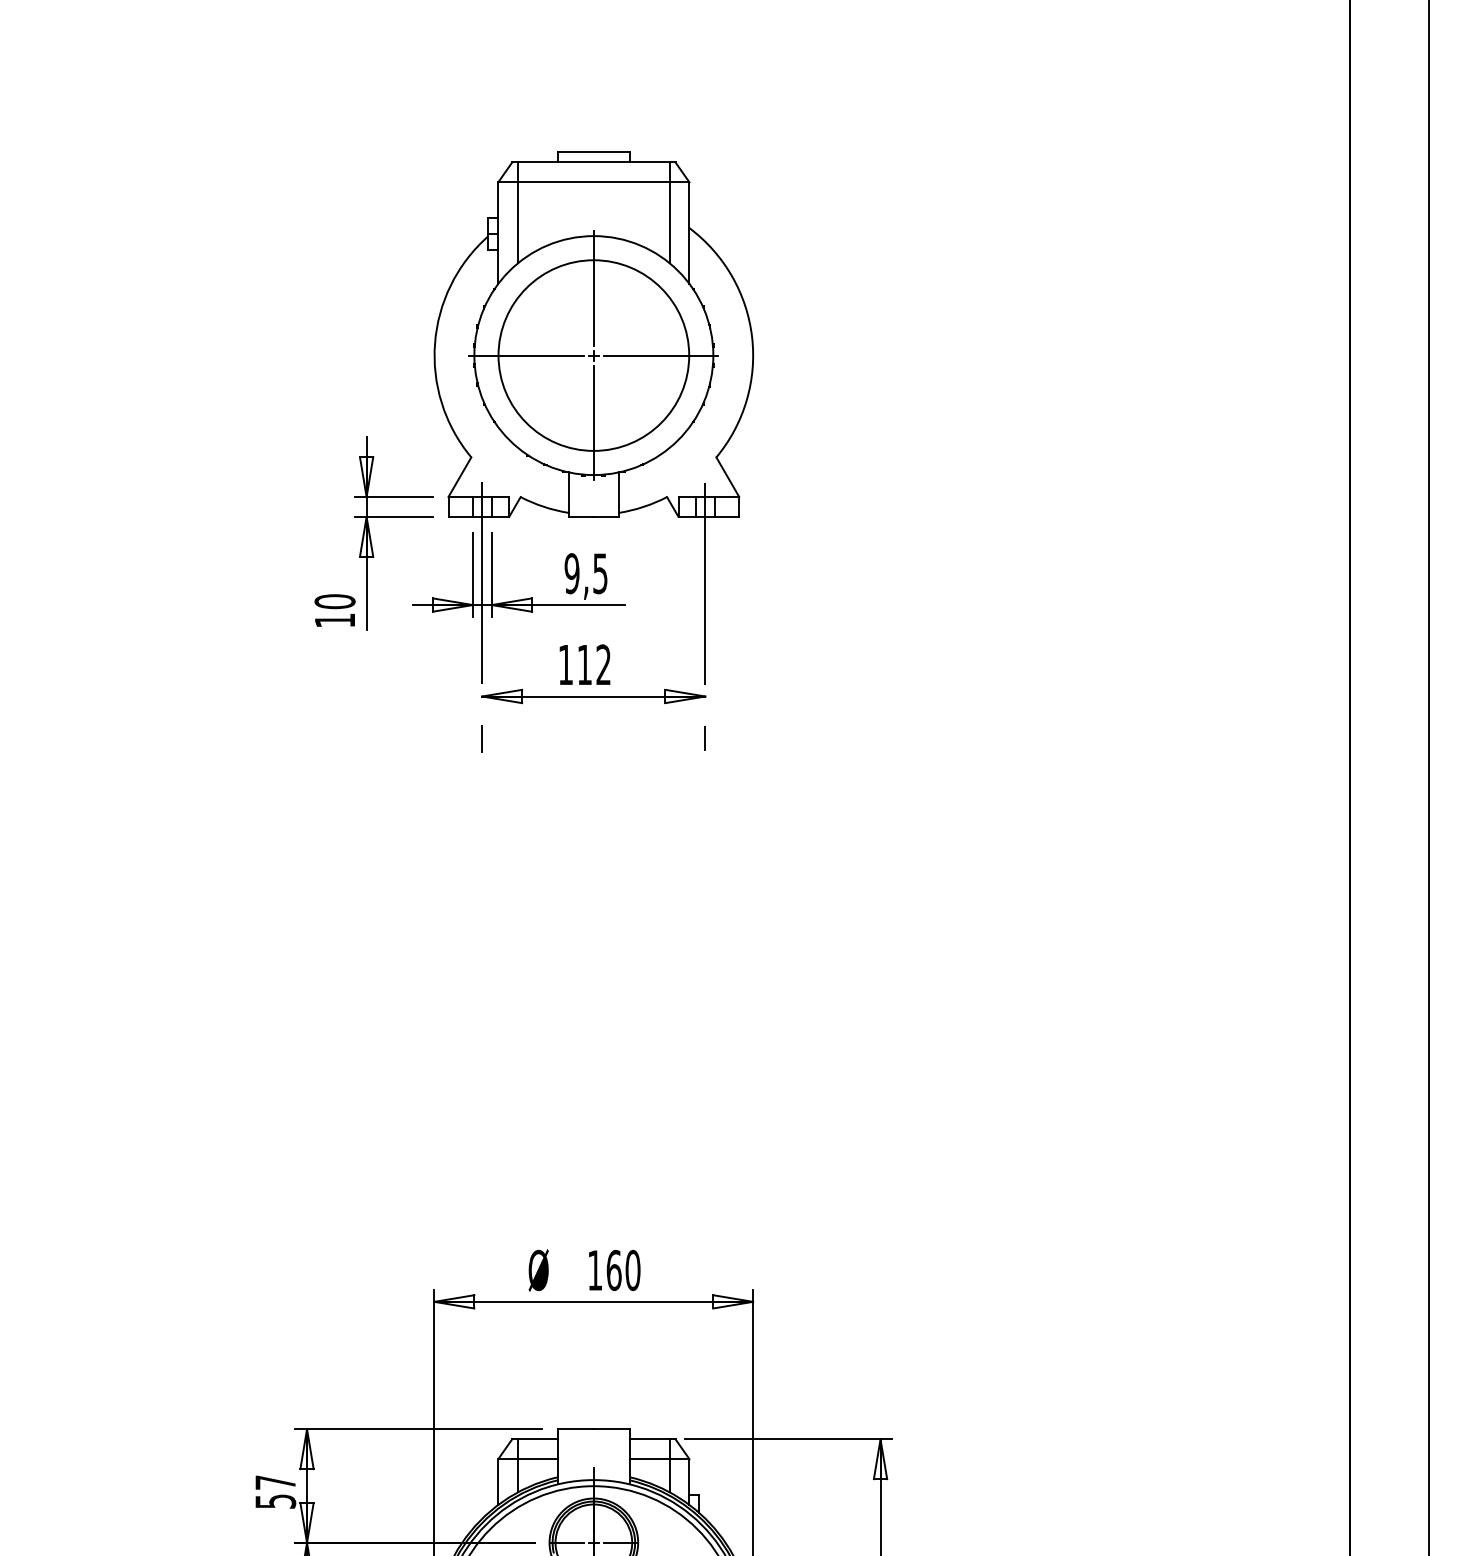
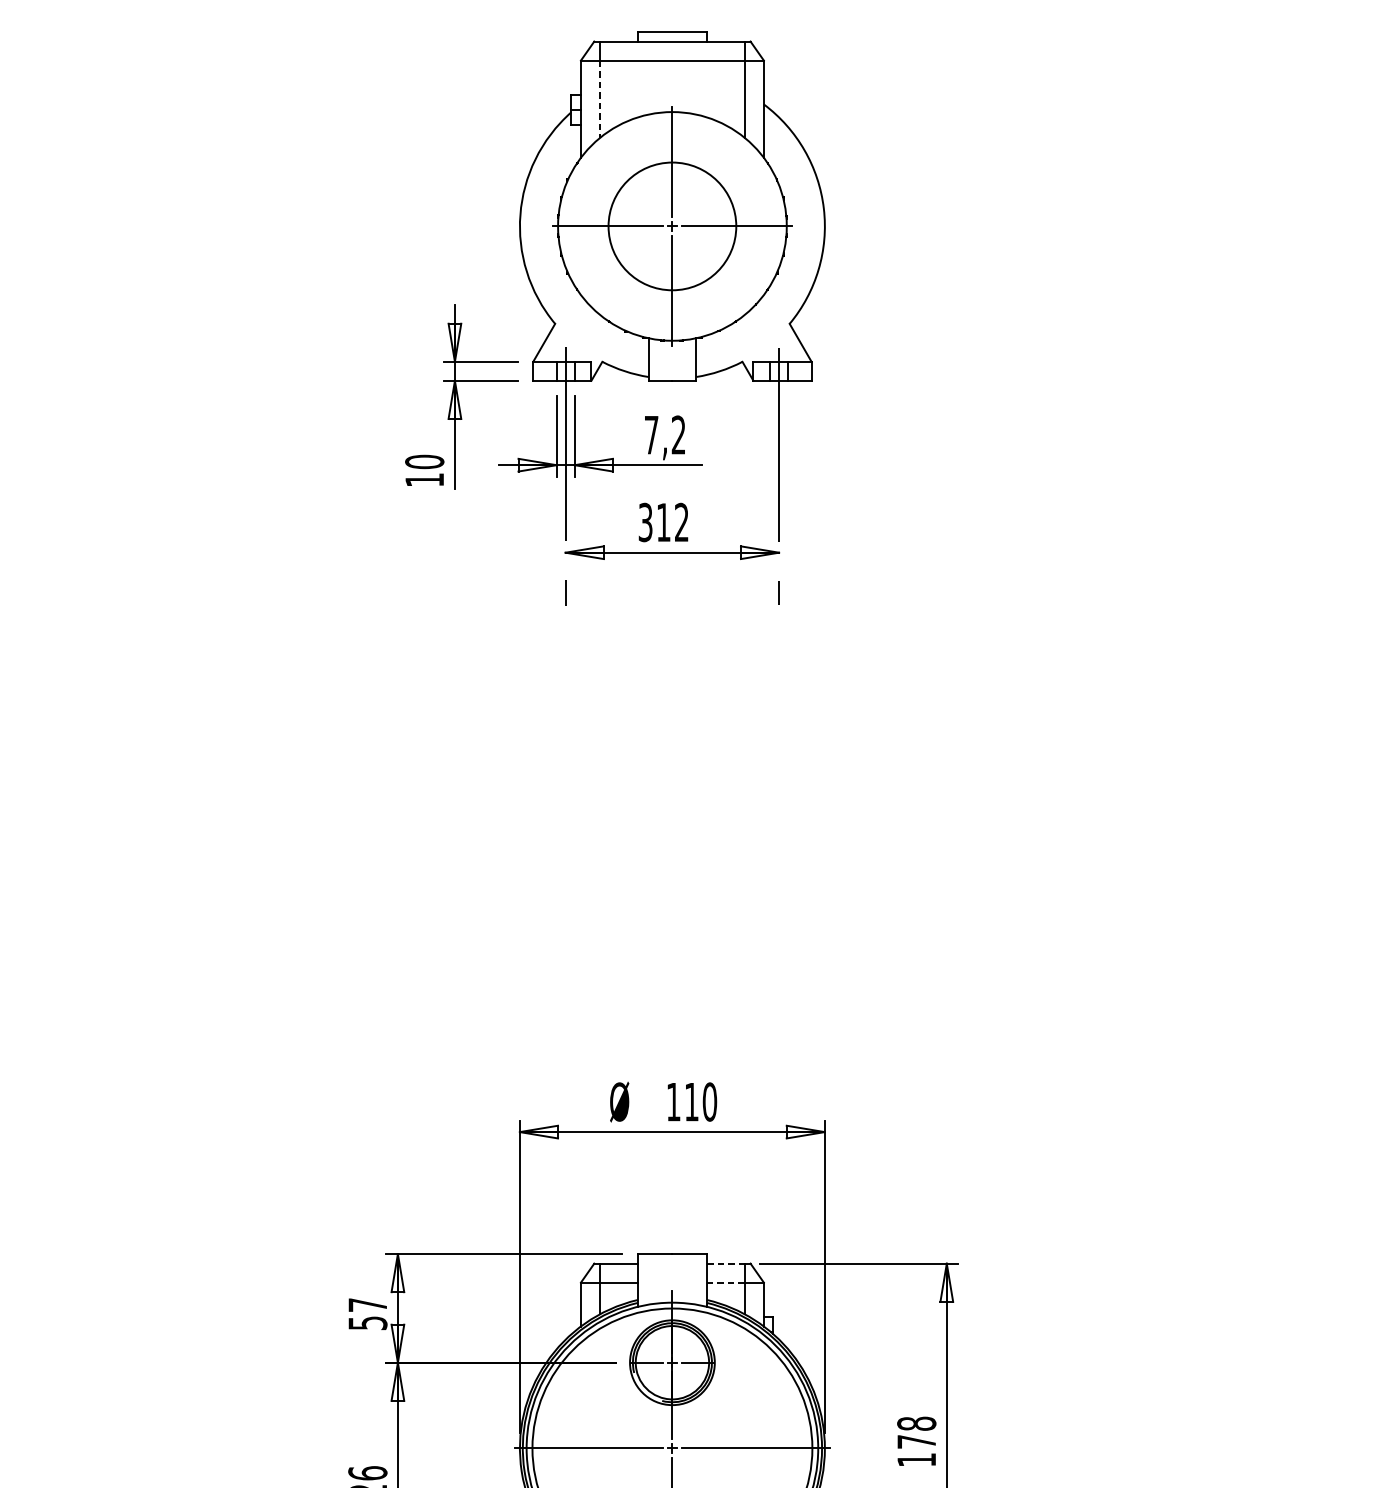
line: (518, 223) -> (600, 100), solid -> dashed
circle: (593, 355) -> (672, 226), size x0.7
text: (585, 573) -> (664, 434), 9,5 -> 7,2
text: (565, 664) -> (645, 522), 112 -> 312
text: (613, 1270) -> (691, 1102), 160 -> 110
line: (649, 1439) -> (725, 1263), solid -> dashed
line: (649, 1459) -> (725, 1282), solid -> dashed

